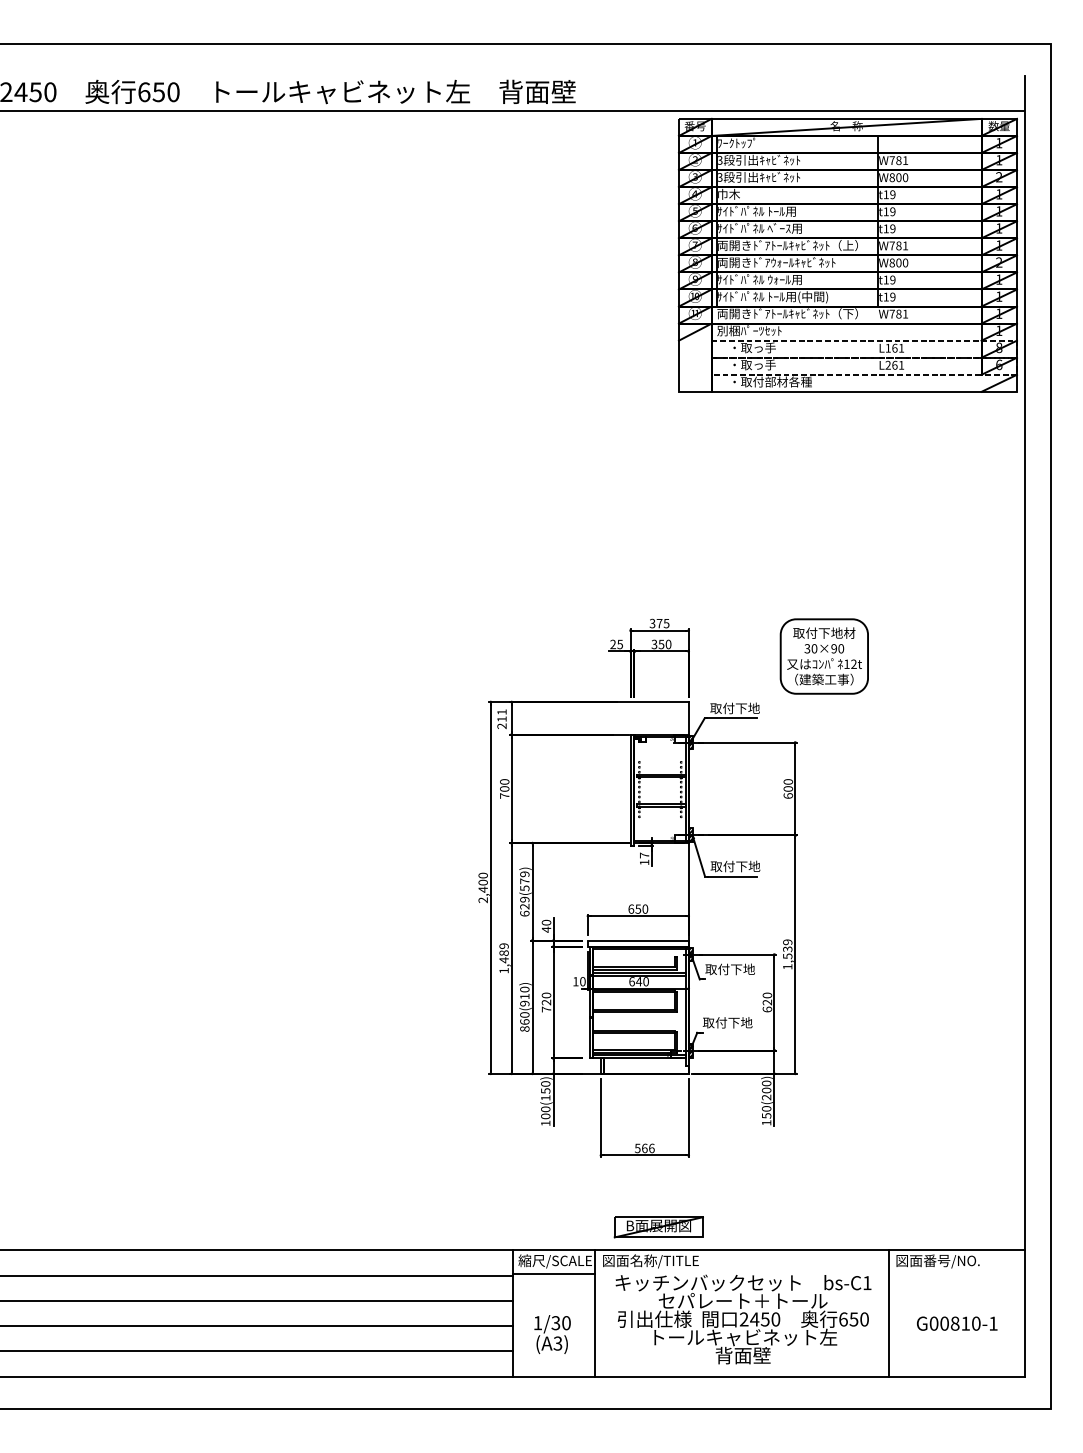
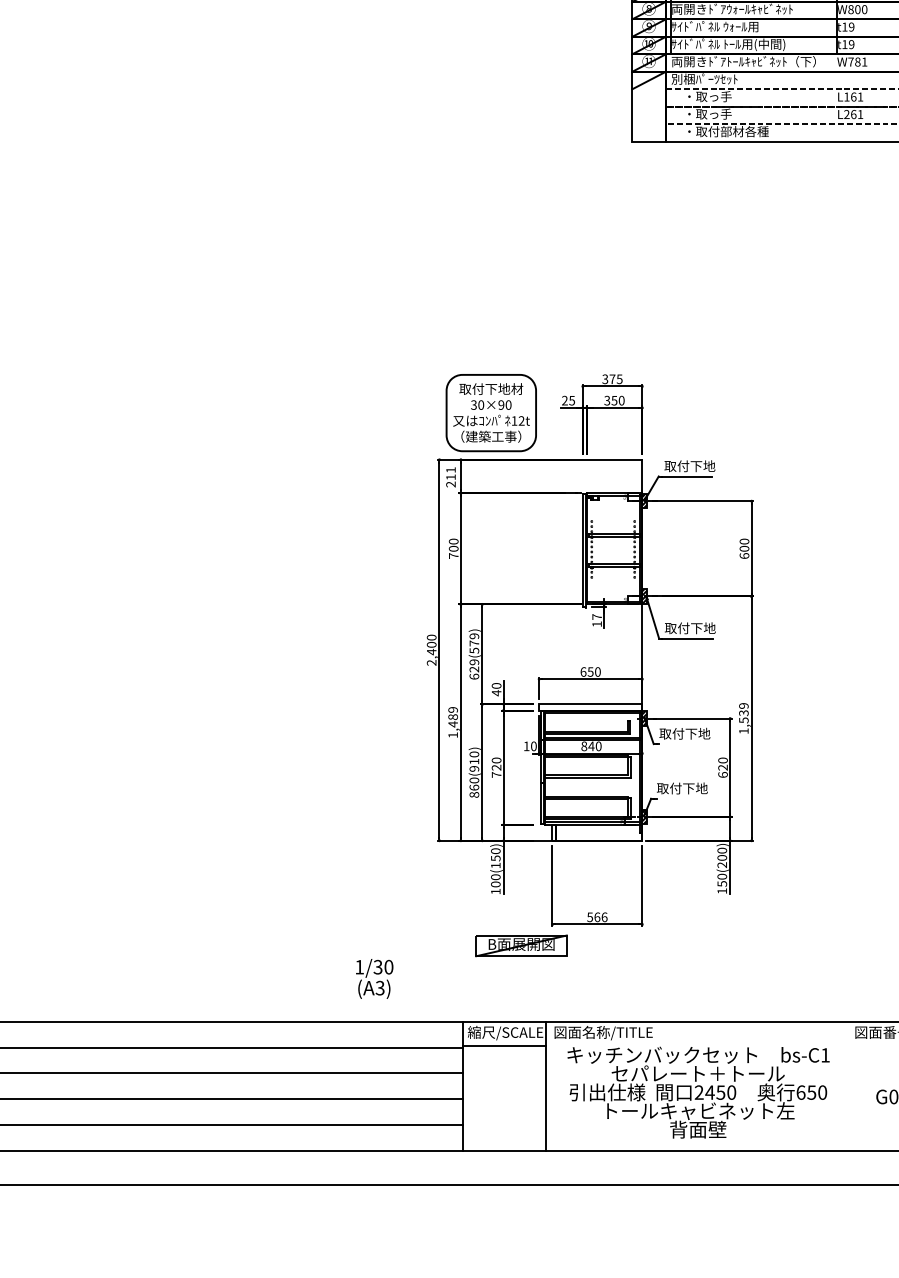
part: (823, 656) -> (490, 413), moved
text: (631, 981) -> (583, 746), 640 -> 840
part: (658, 1227) -> (521, 946), moved
line: (889, 1313) -> (848, 1086), removed
text: (552, 1334) -> (374, 978), moved

